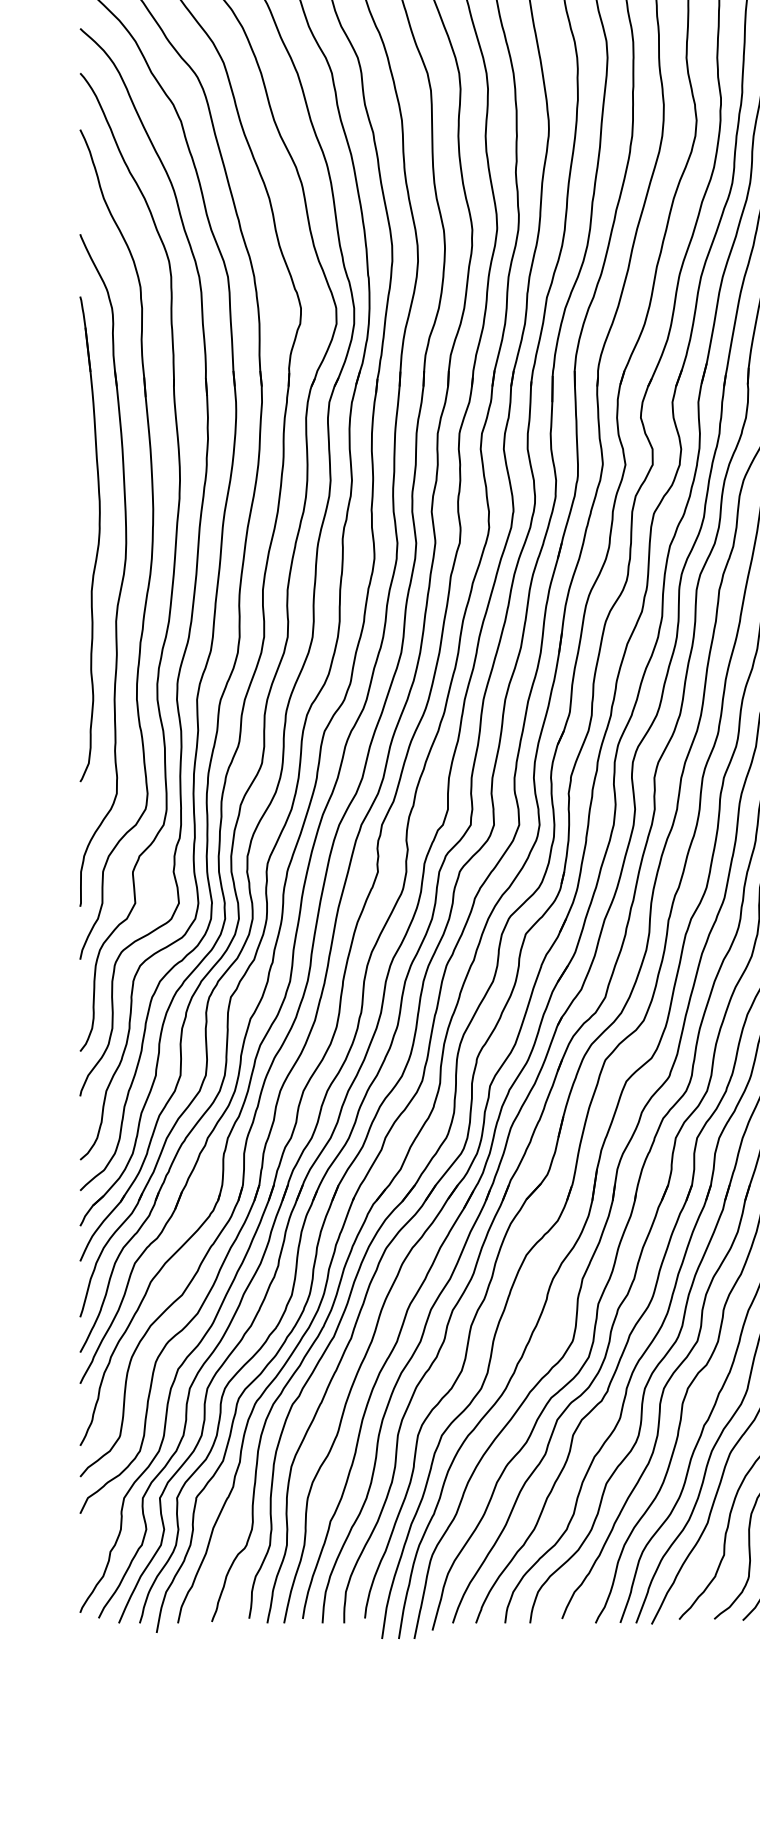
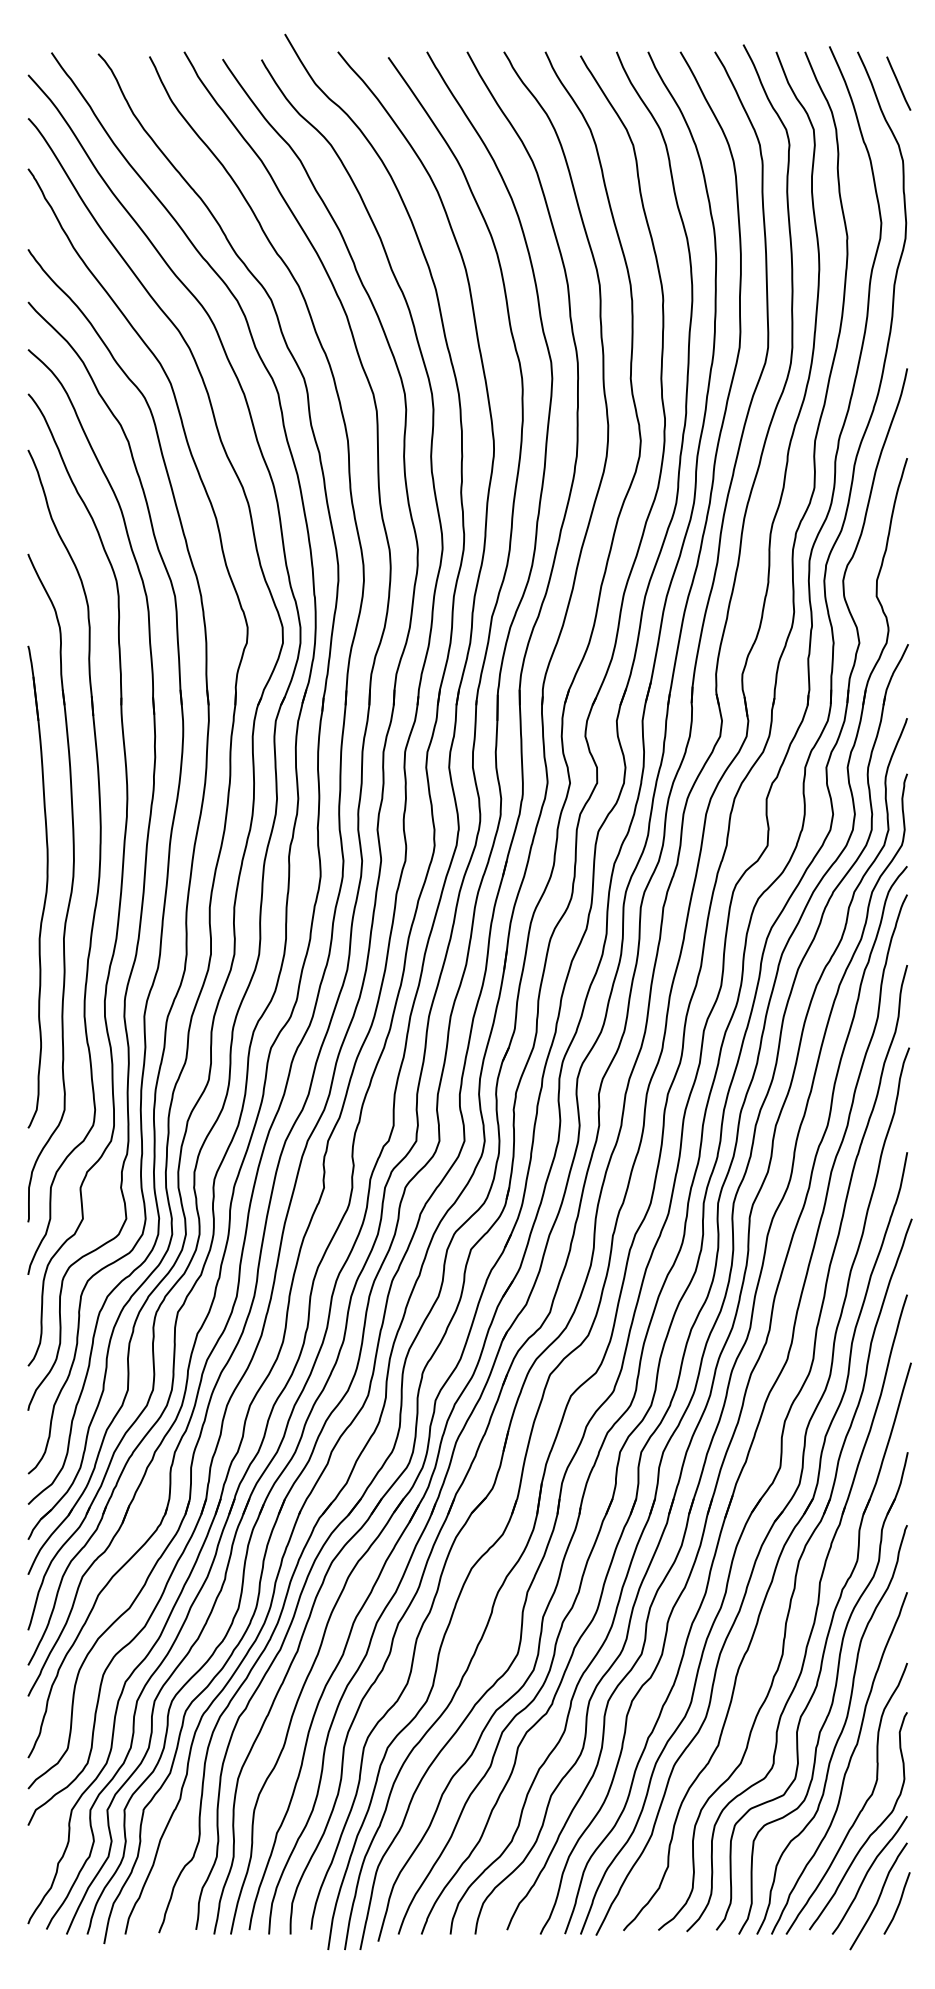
part: (97, 540) -> (45, 888), moved

